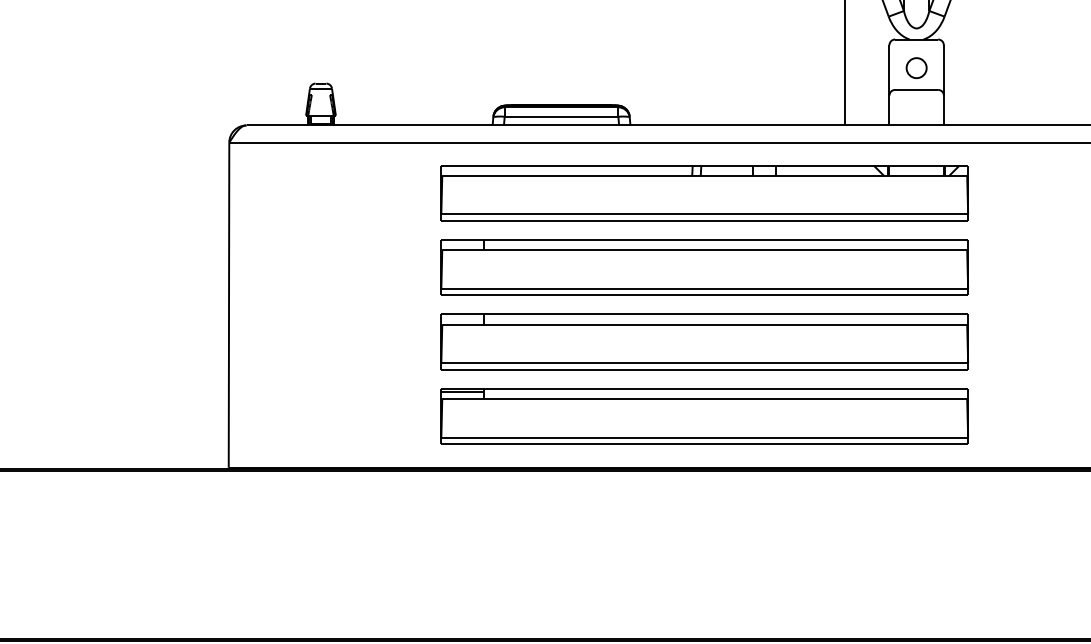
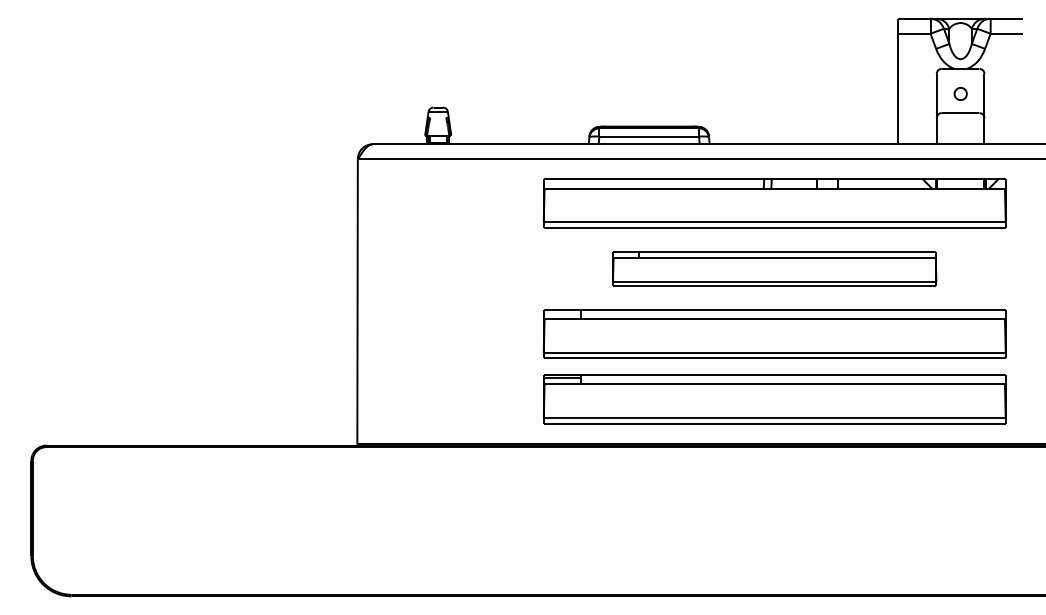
part: (916, 67) -> (960, 93), size x0.7
part: (704, 267) -> (774, 268), size x0.7

